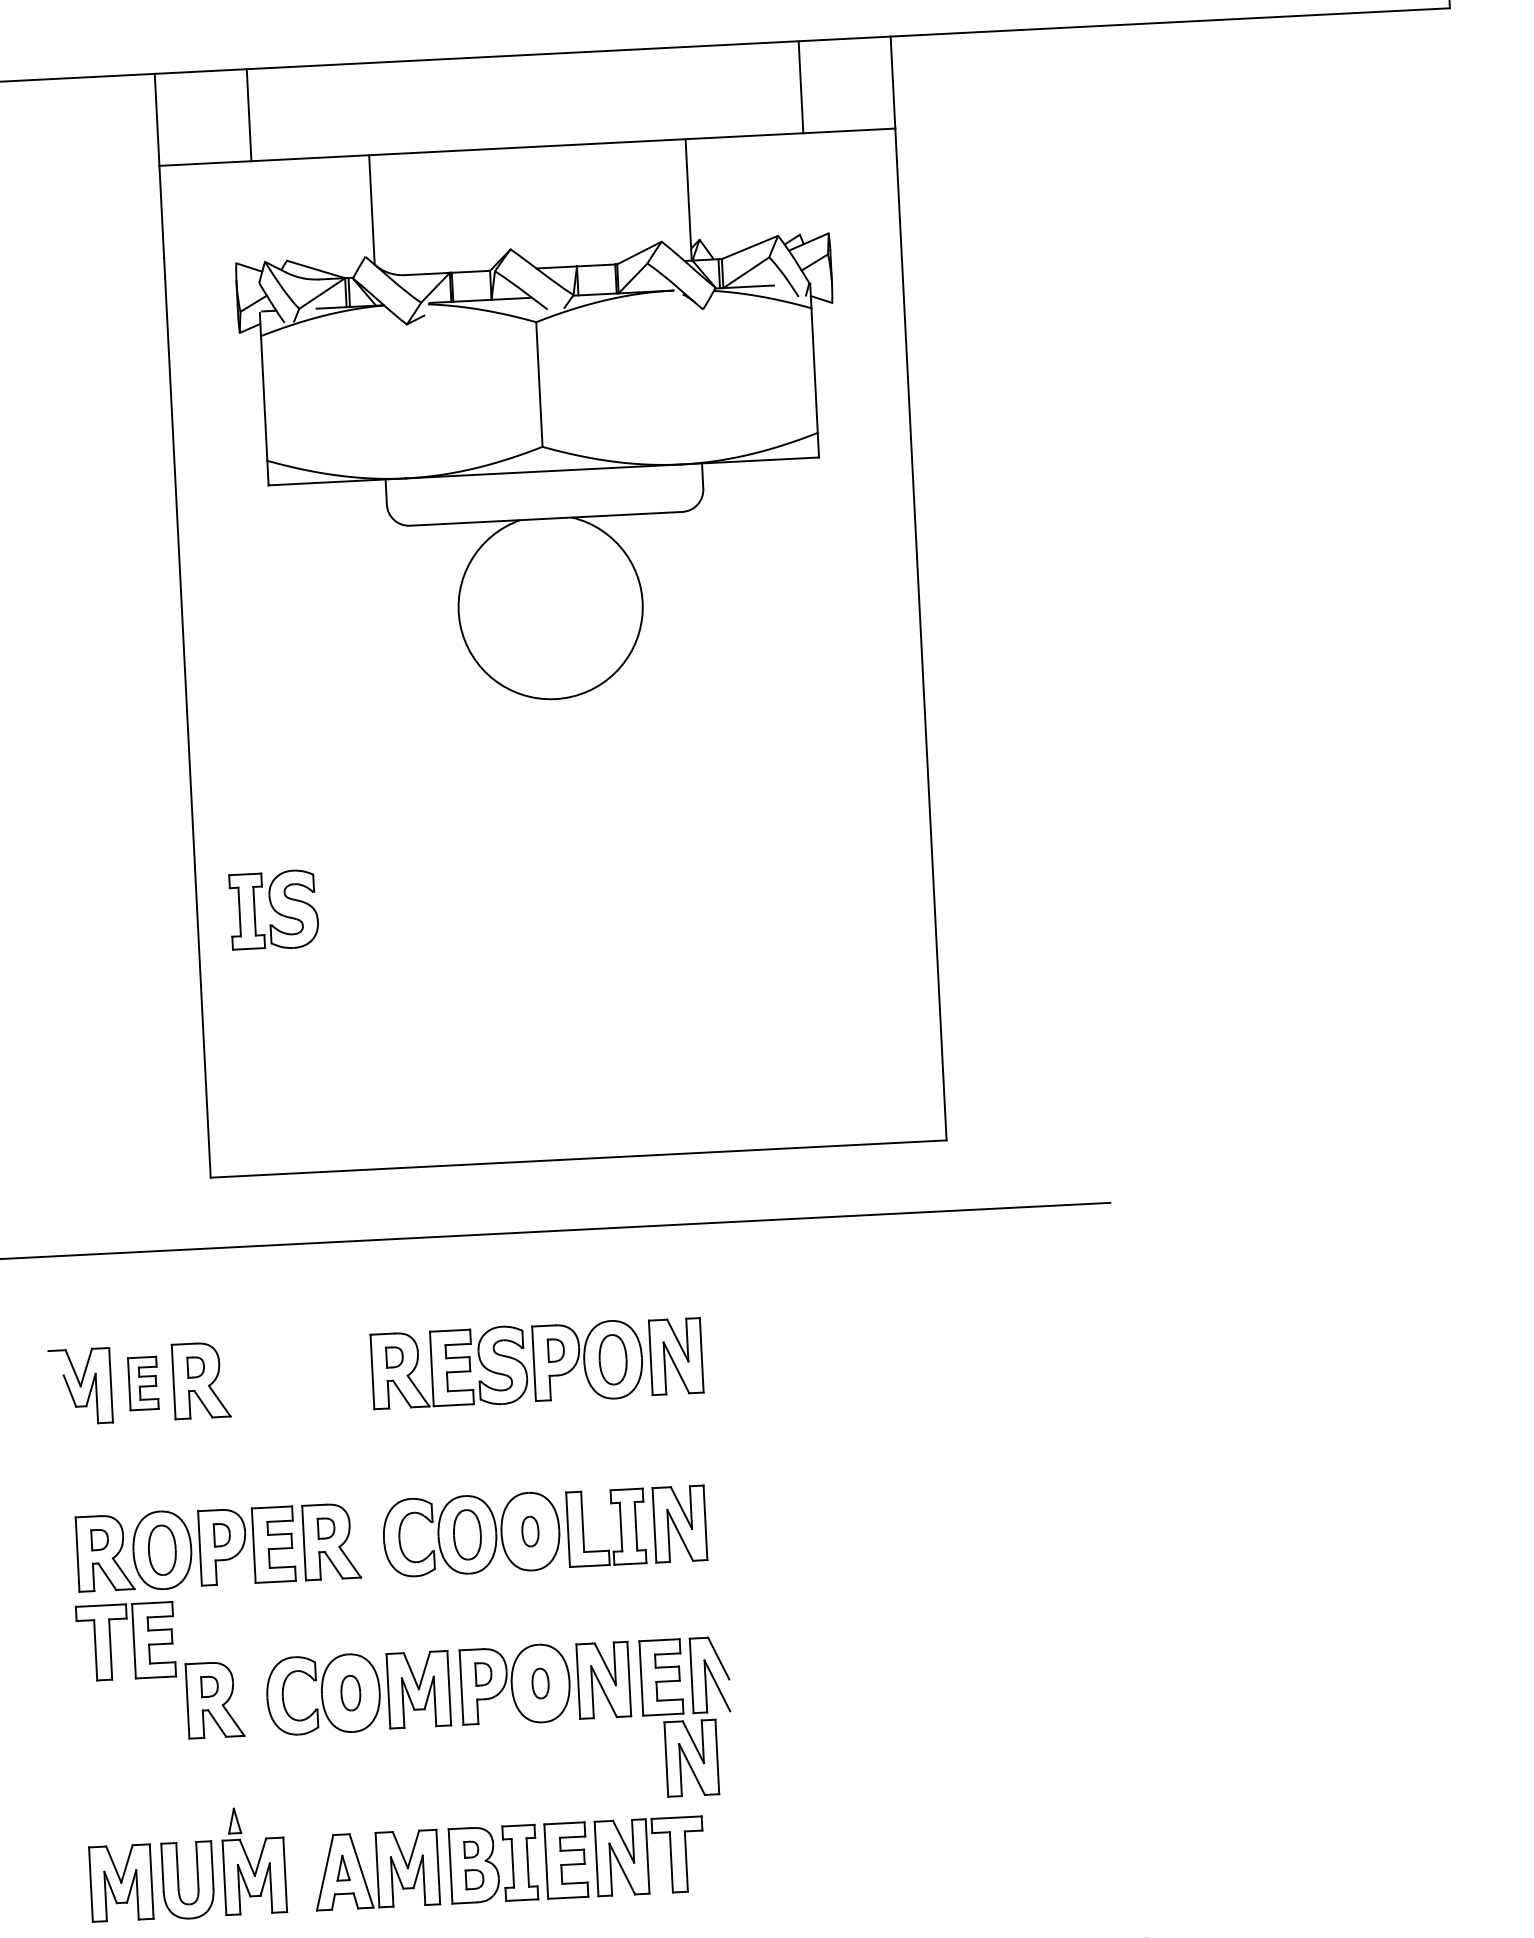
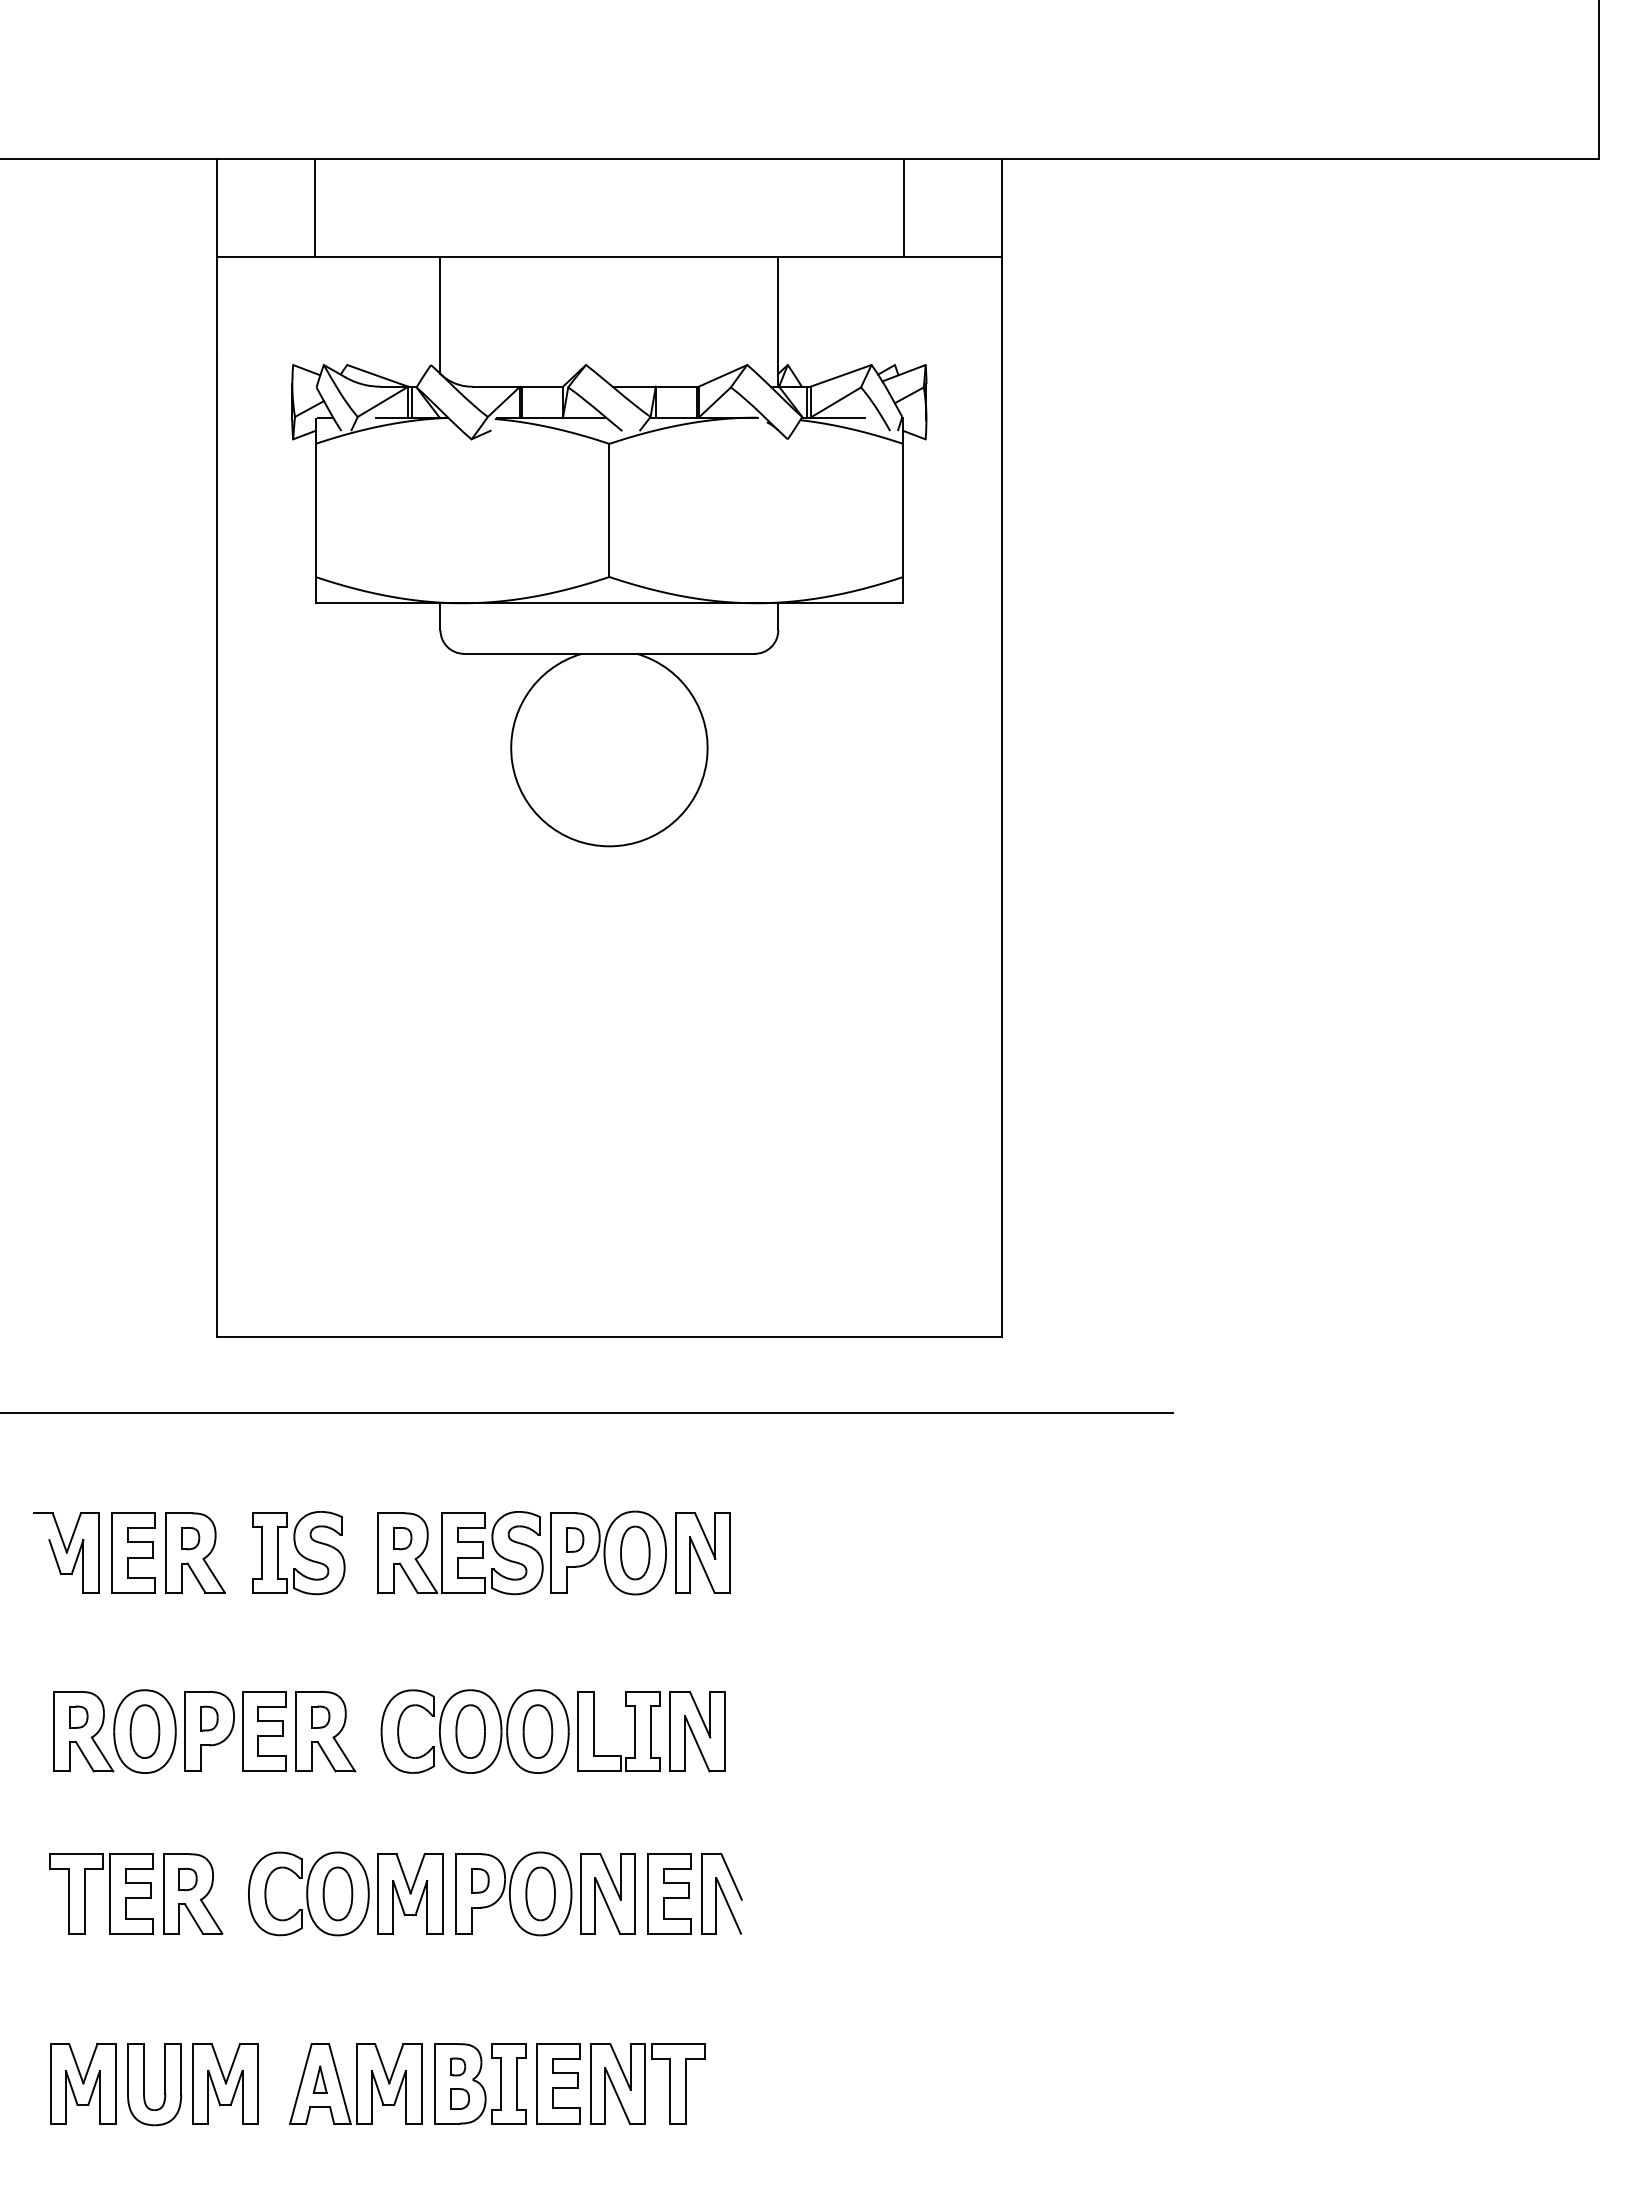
part: (274, 910) -> (298, 1553), moved
part: (143, 1383) -> (133, 1552), size x1.43
part: (529, 1531) -> (537, 1731), size x1.67
part: (133, 1640) -> (109, 1893), moved
part: (540, 1683) -> (540, 1893), size x1.67
part: (350, 1692) -> (337, 1893), size x1.43
part: (691, 1758) -> (697, 1981), removed
part: (233, 1820) -> (206, 2023), removed

